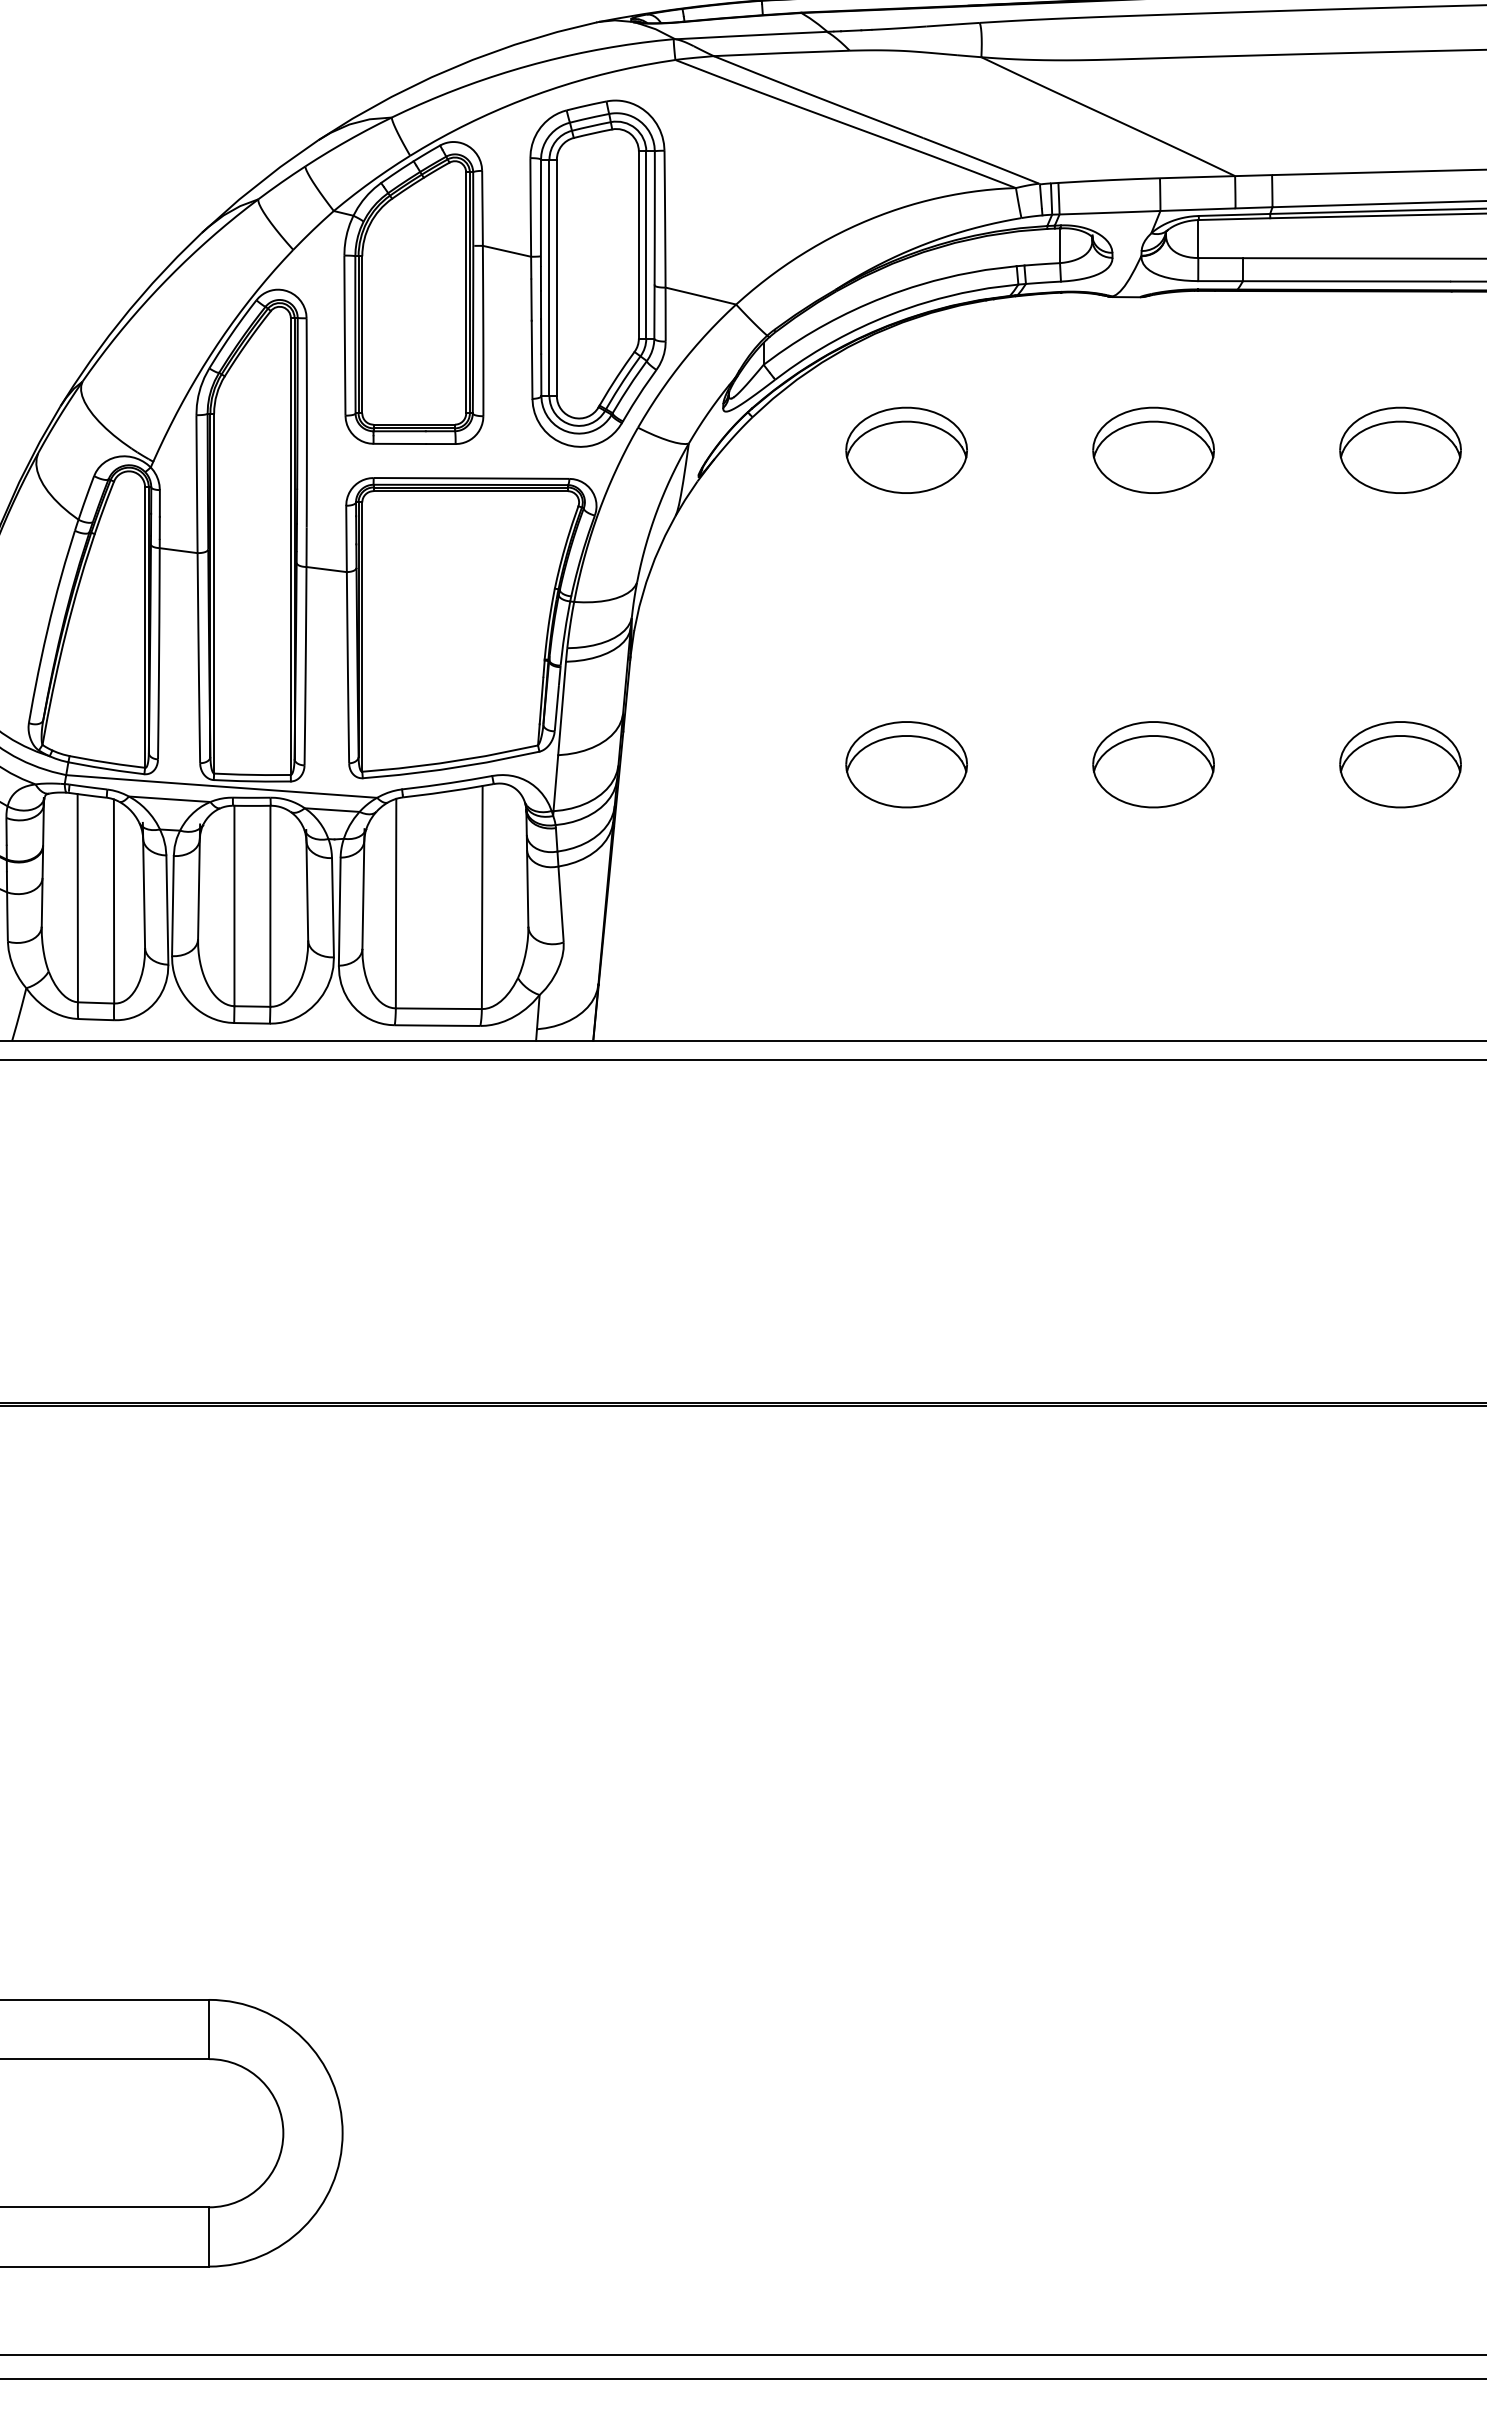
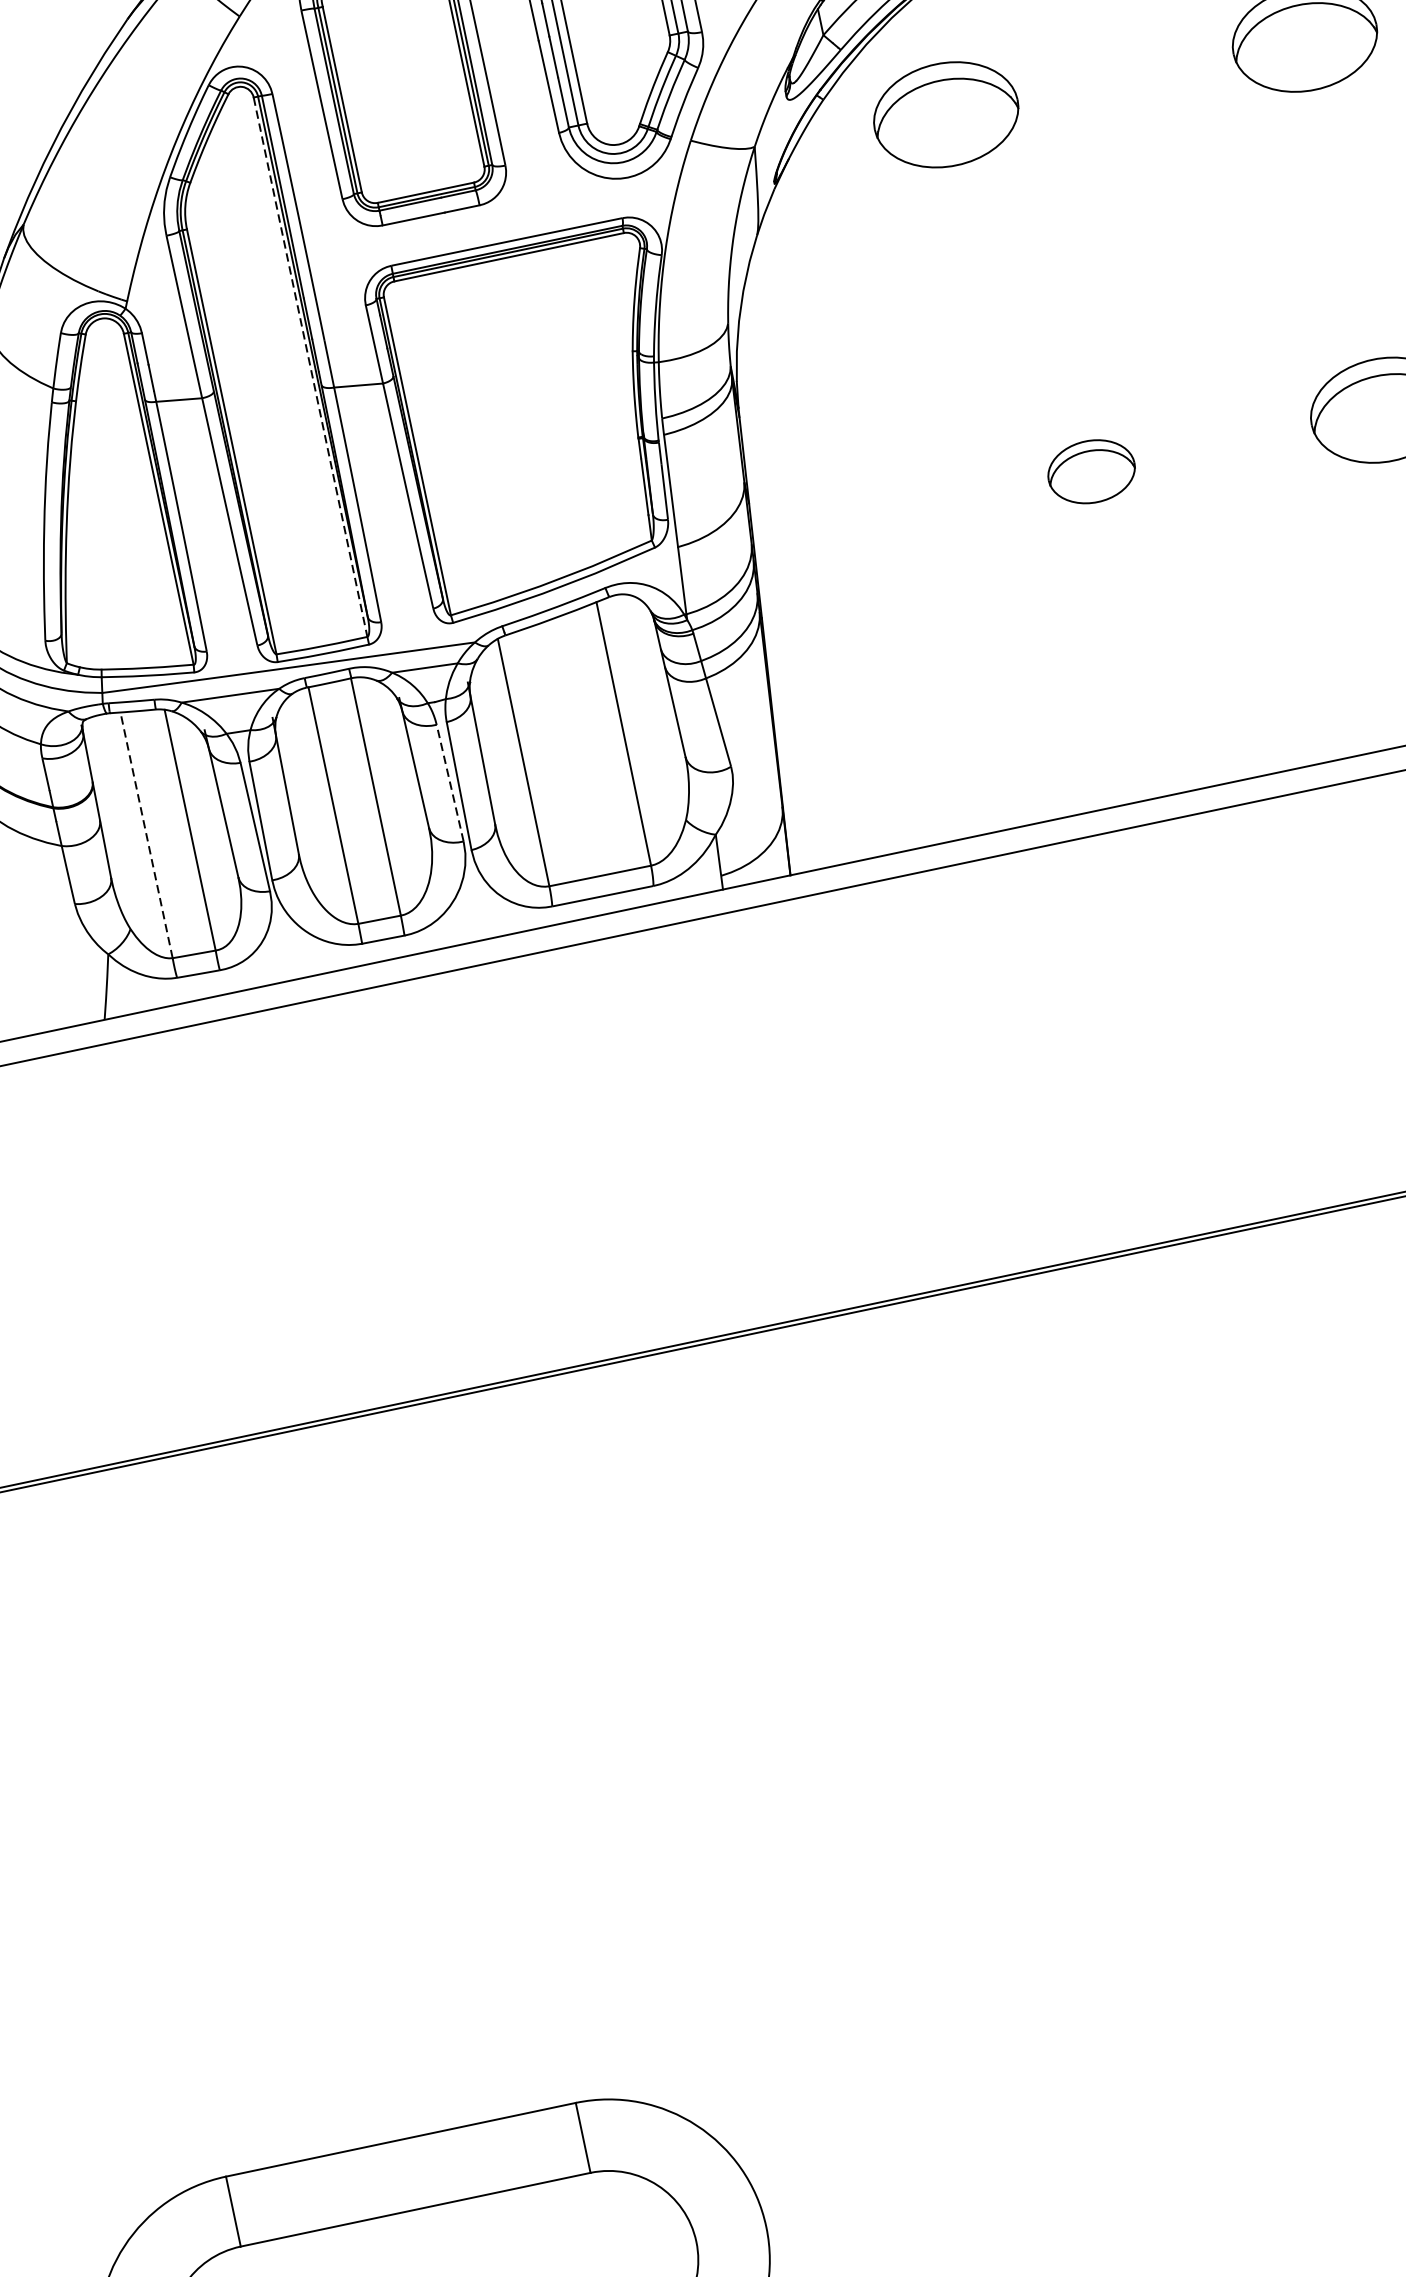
part: (906, 449) -> (945, 113), moved
line: (290, 546) -> (310, 367), solid -> dashed
part: (906, 764) -> (1091, 471), size x0.6
line: (77, 897) -> (146, 834), solid -> dashed
line: (332, 907) -> (449, 782), solid -> dashed

